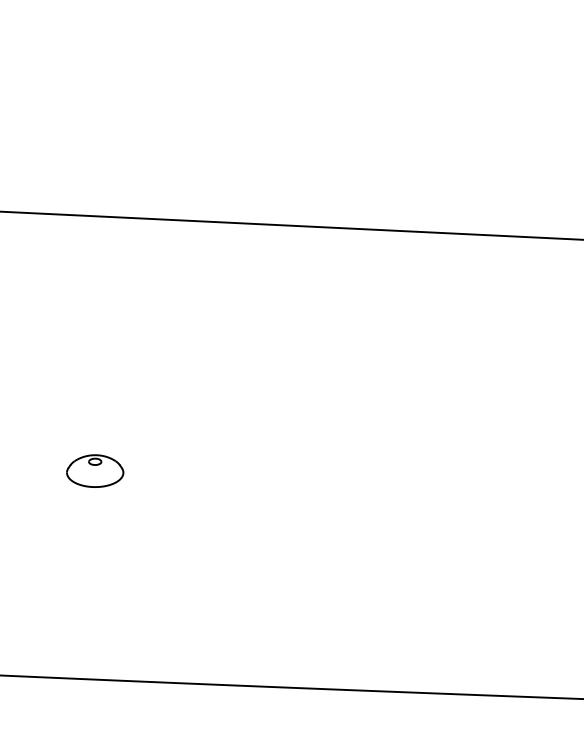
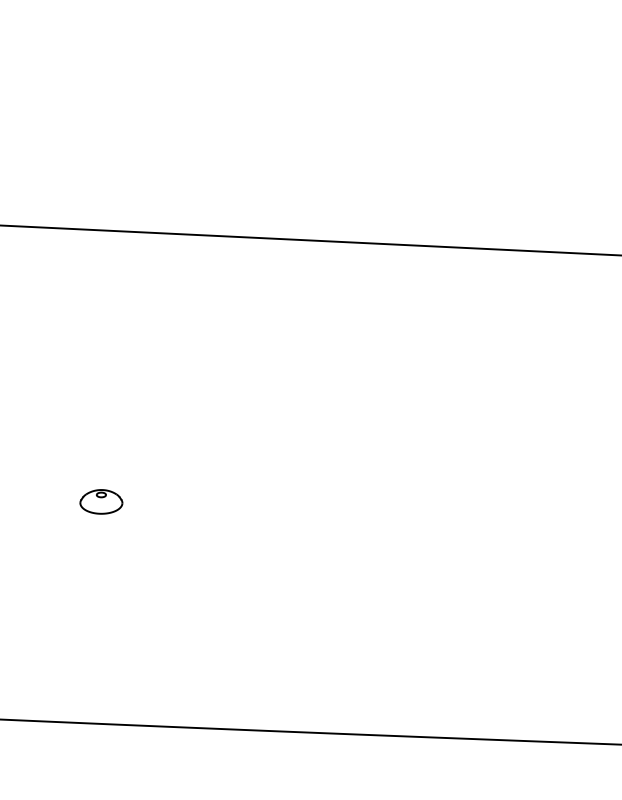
part: (95, 470) -> (101, 501), size x0.7

